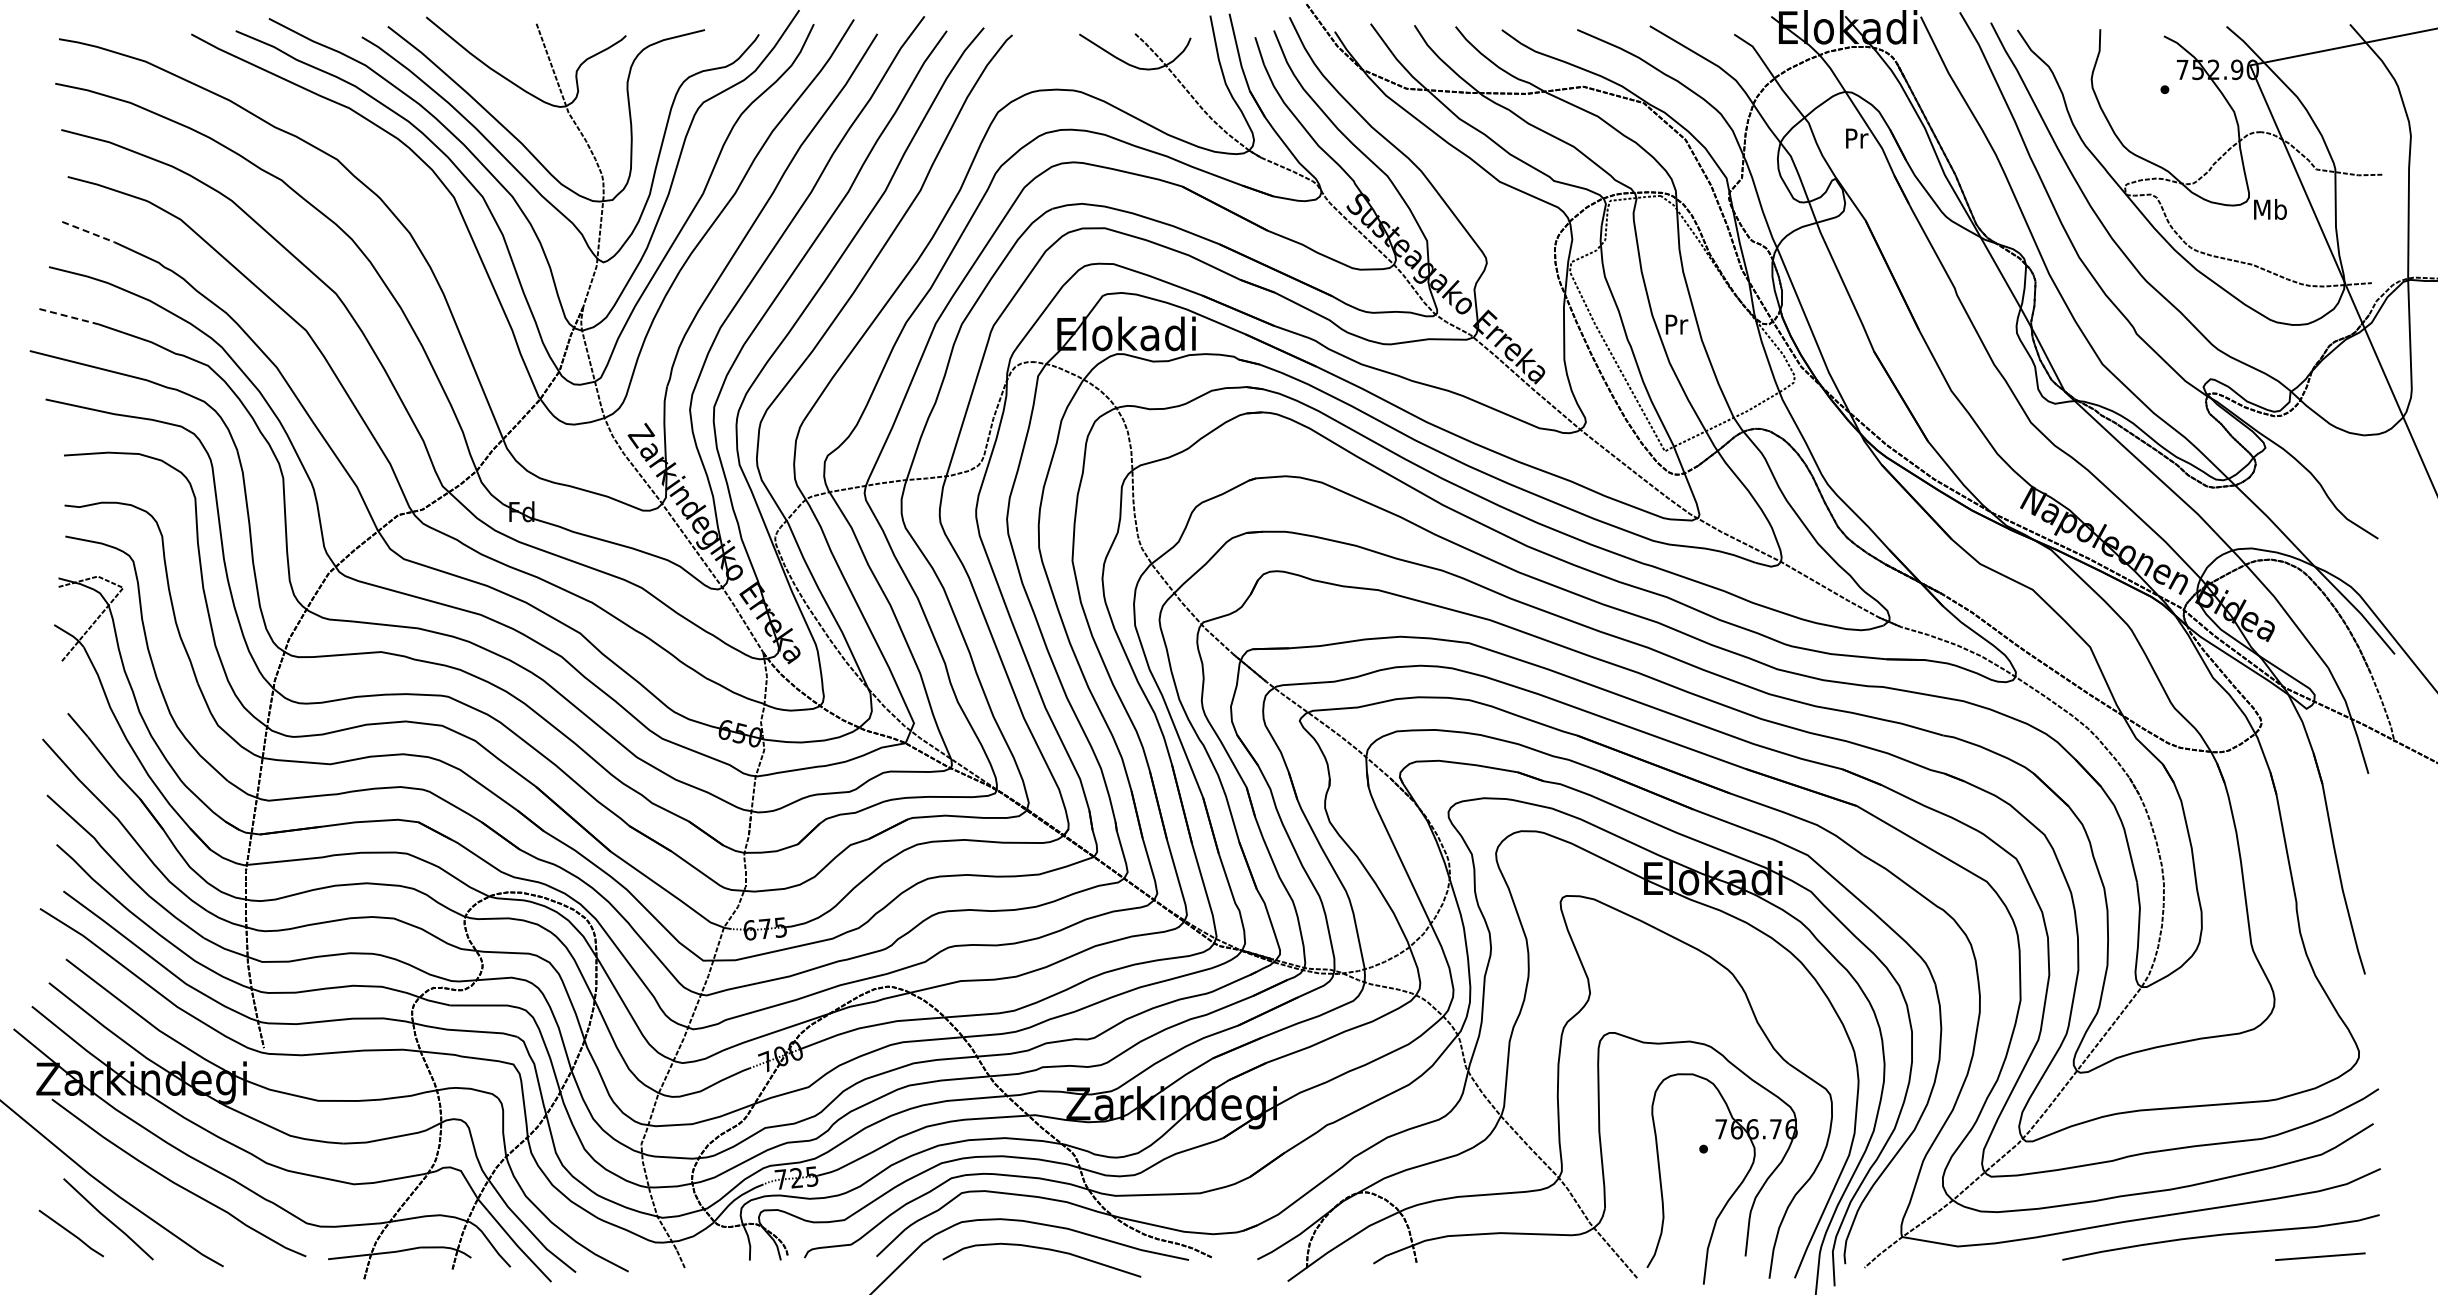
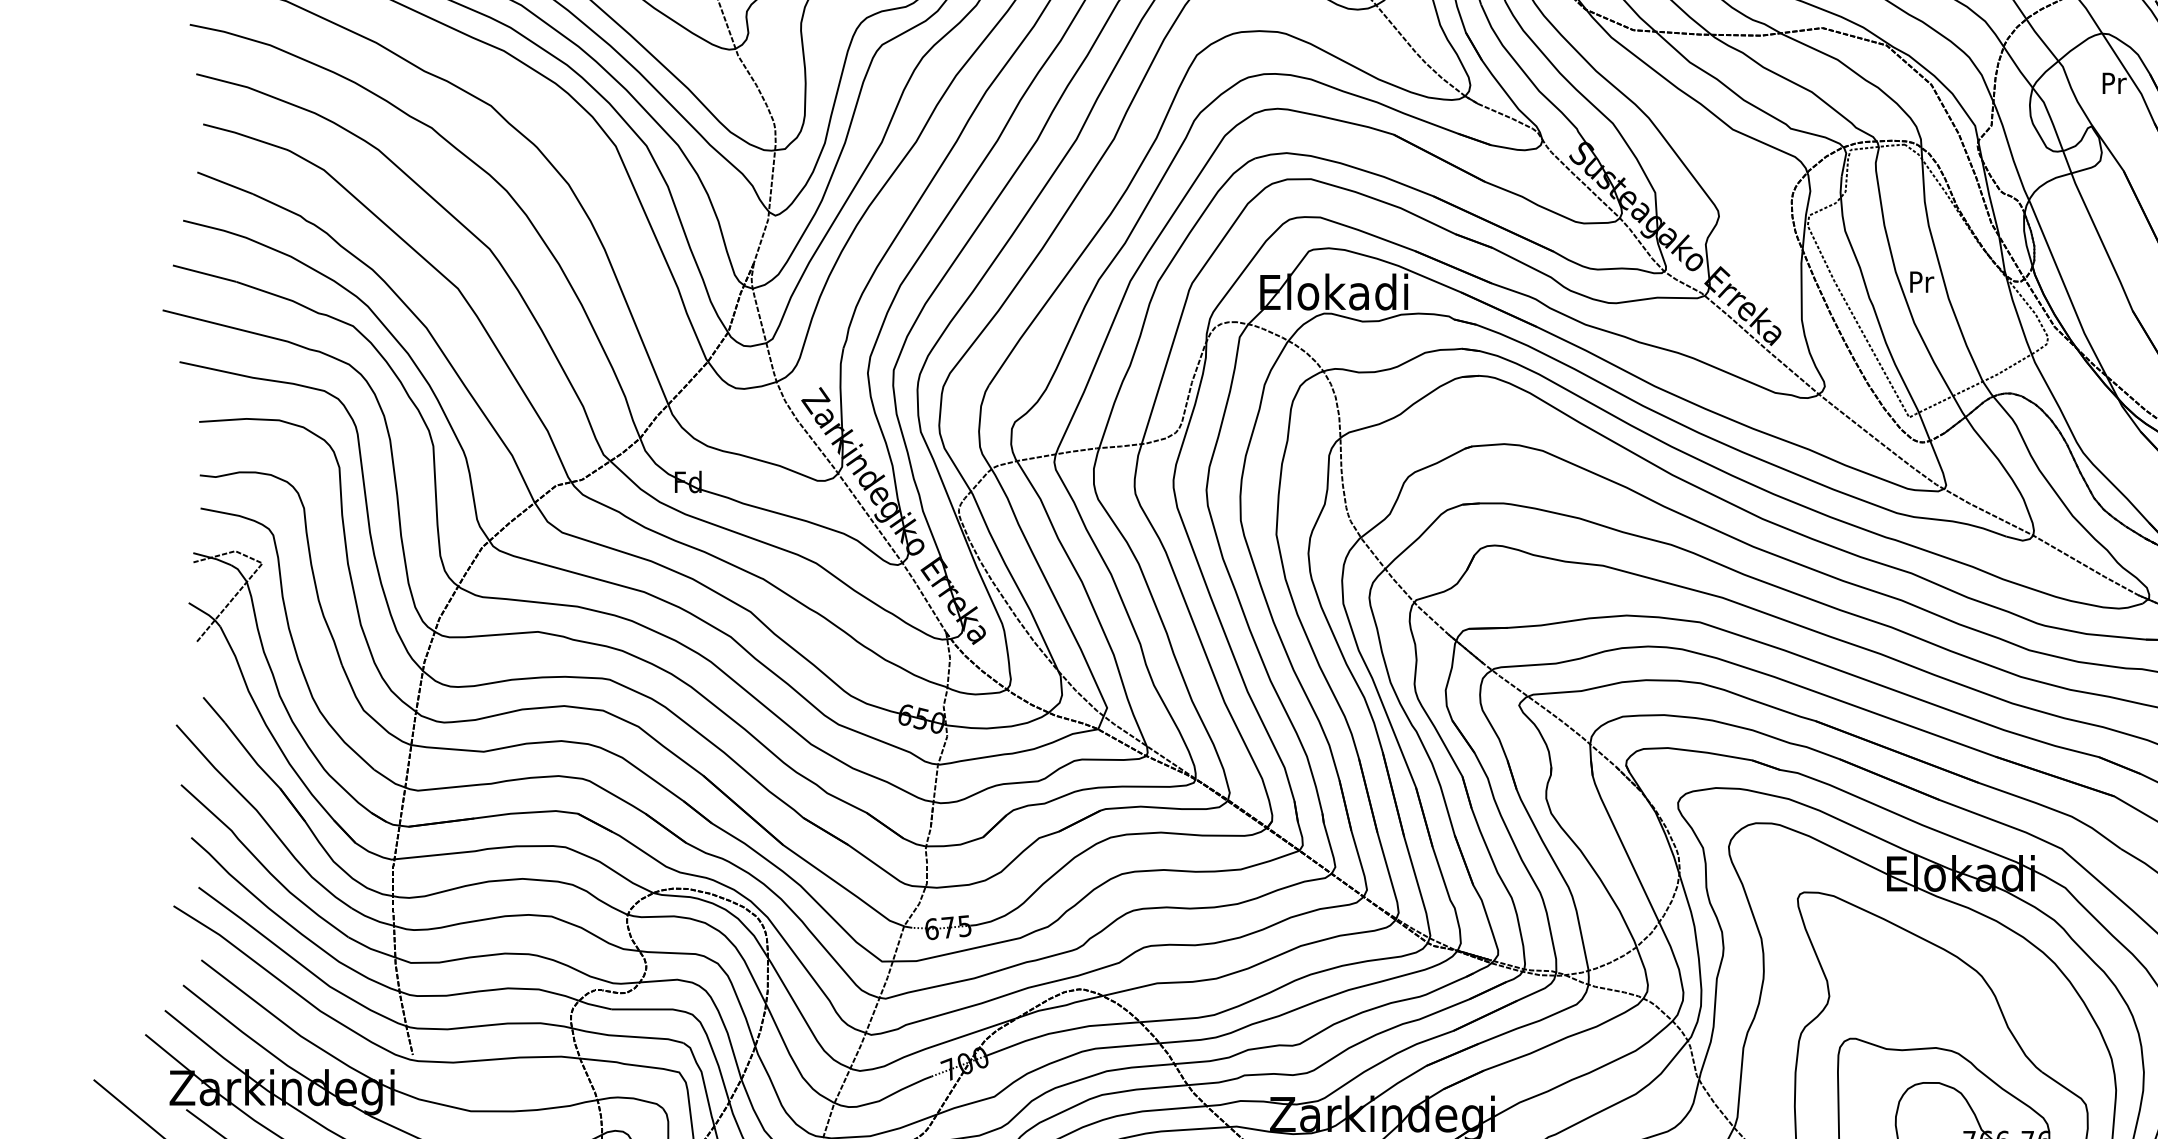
line: (88, 232) -> (225, 183), dashed -> solid
line: (69, 316) -> (205, 273), dashed -> solid

